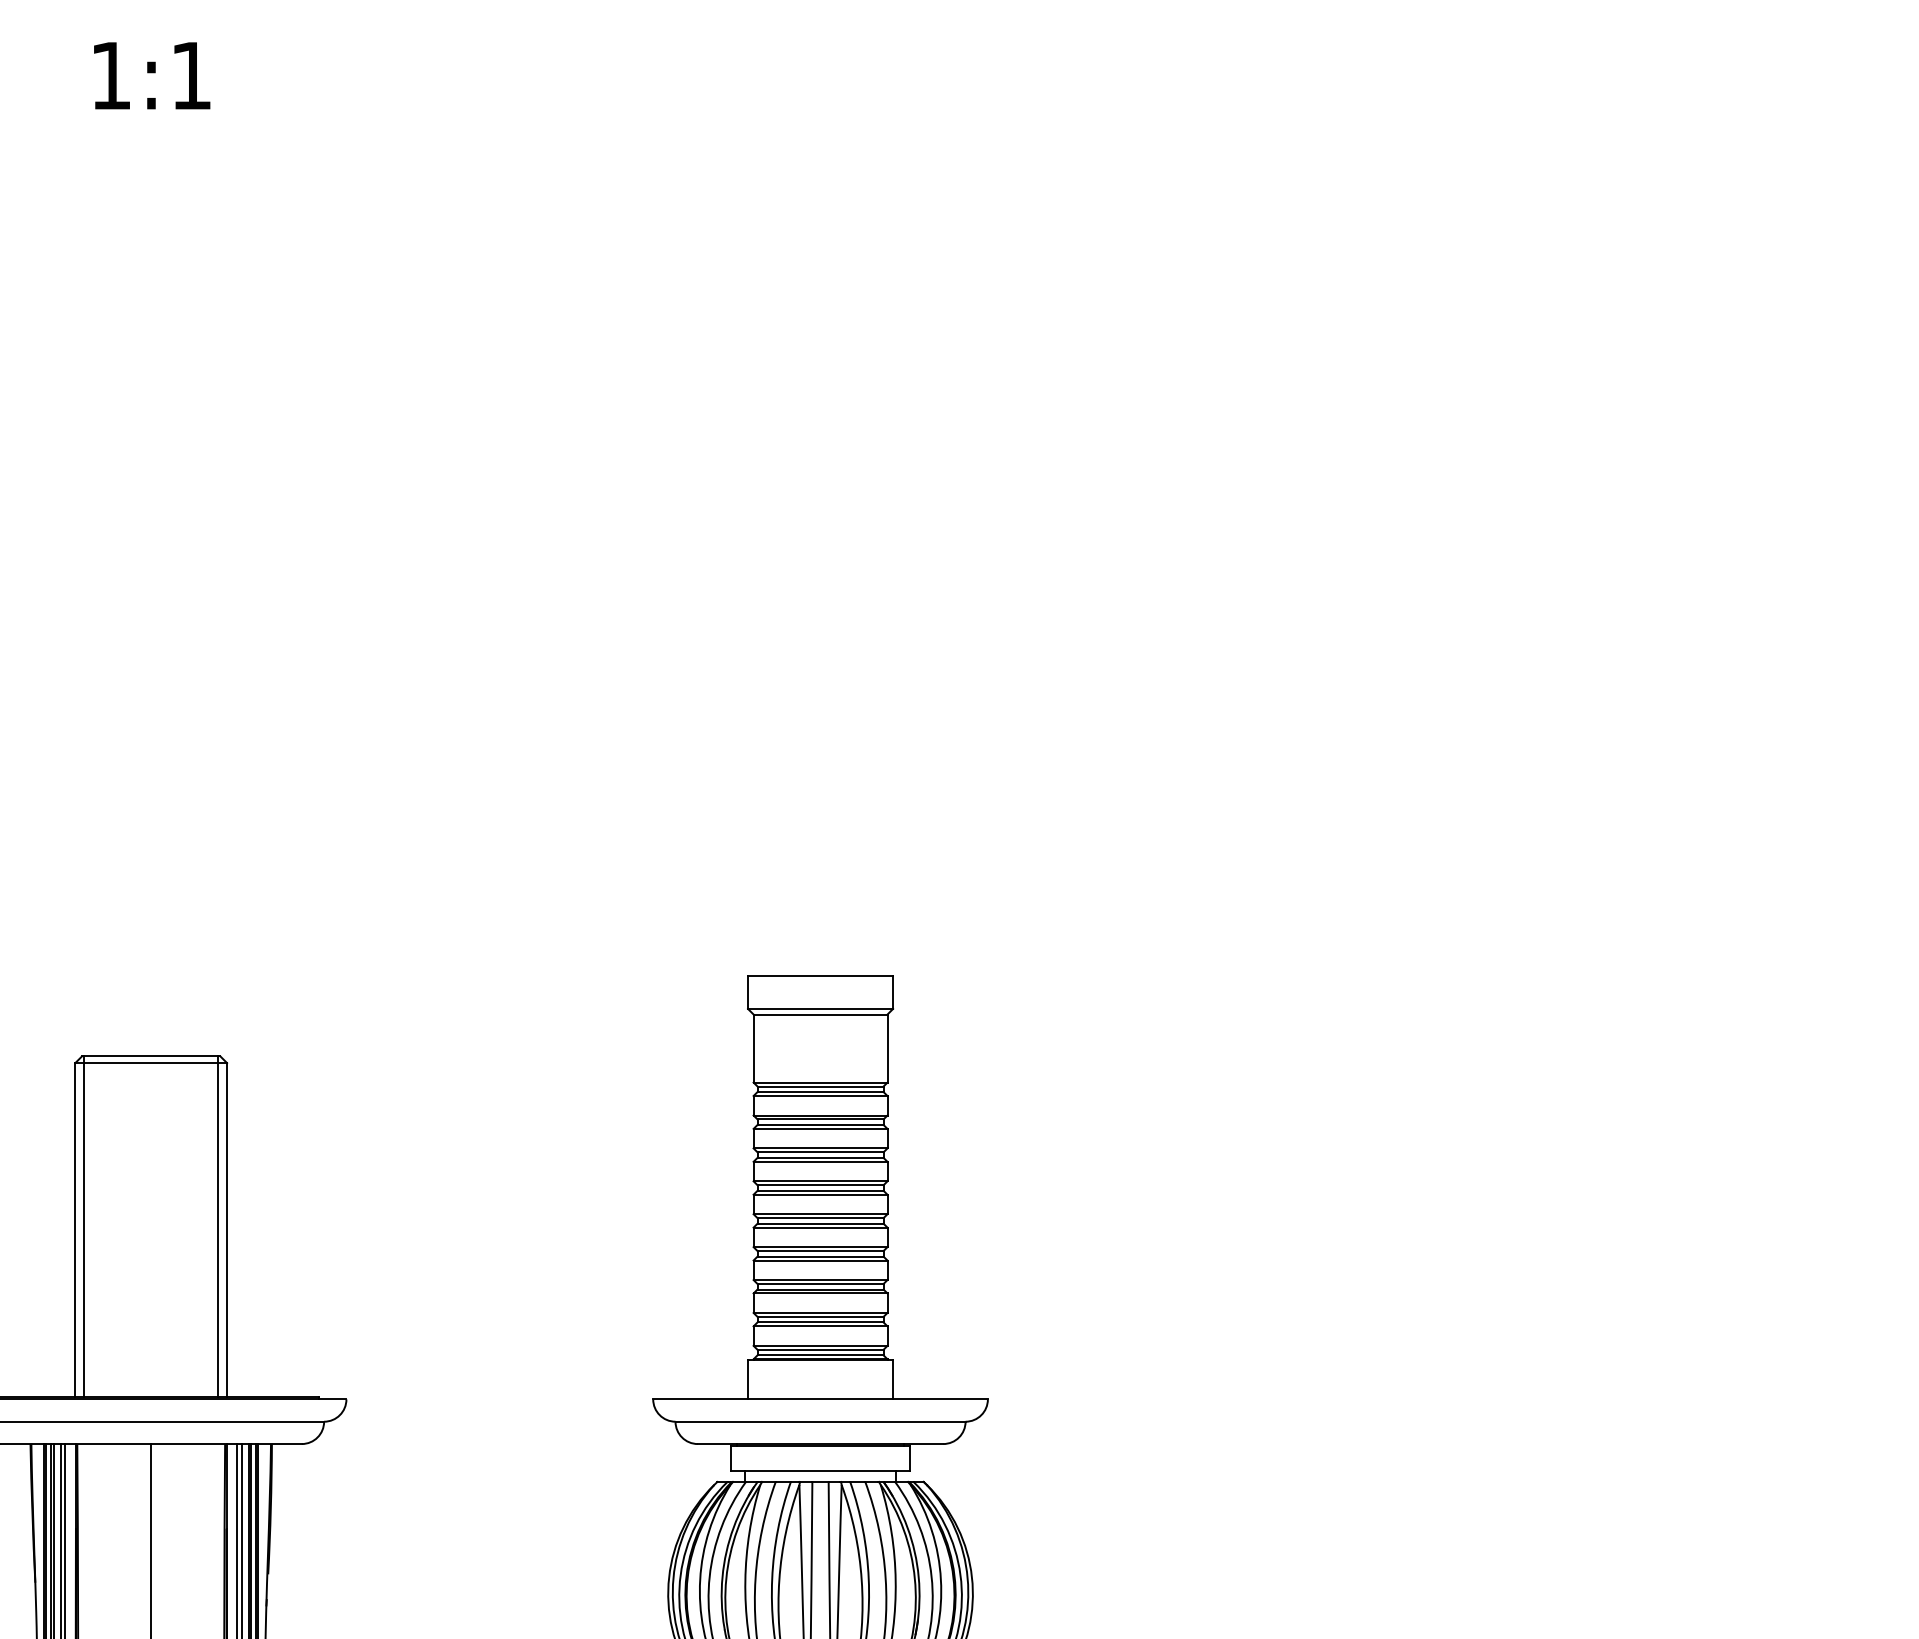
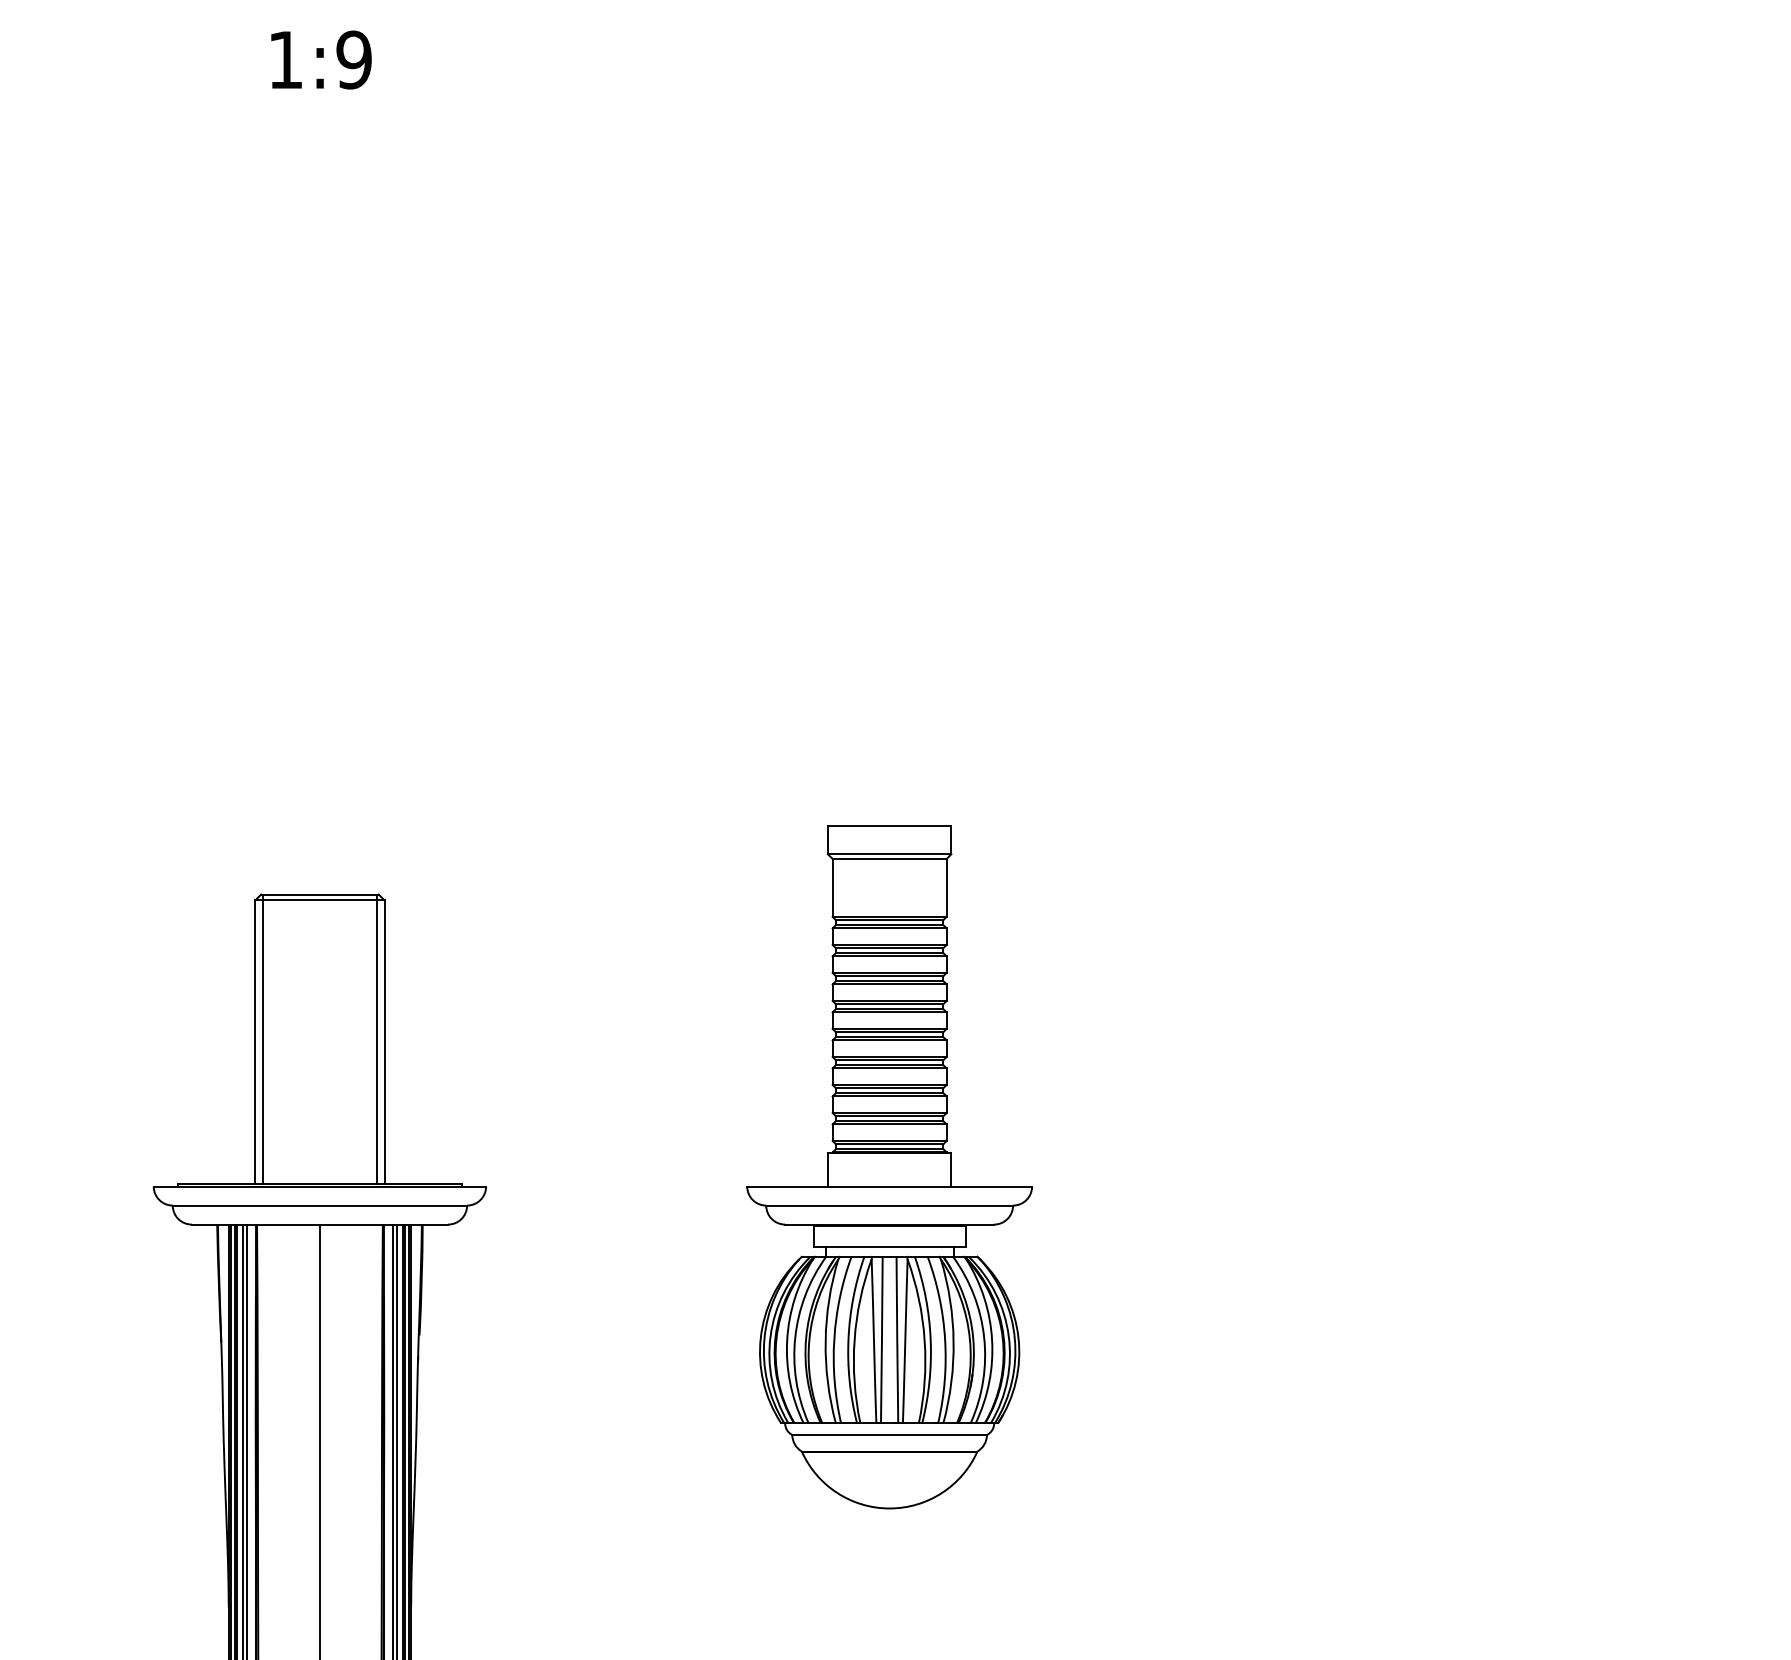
text: (190, 75) -> (353, 59), 1:1 -> 1:9

